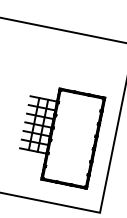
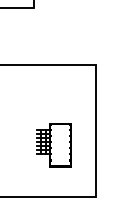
part: (60, 135) -> (54, 144), size x0.6

